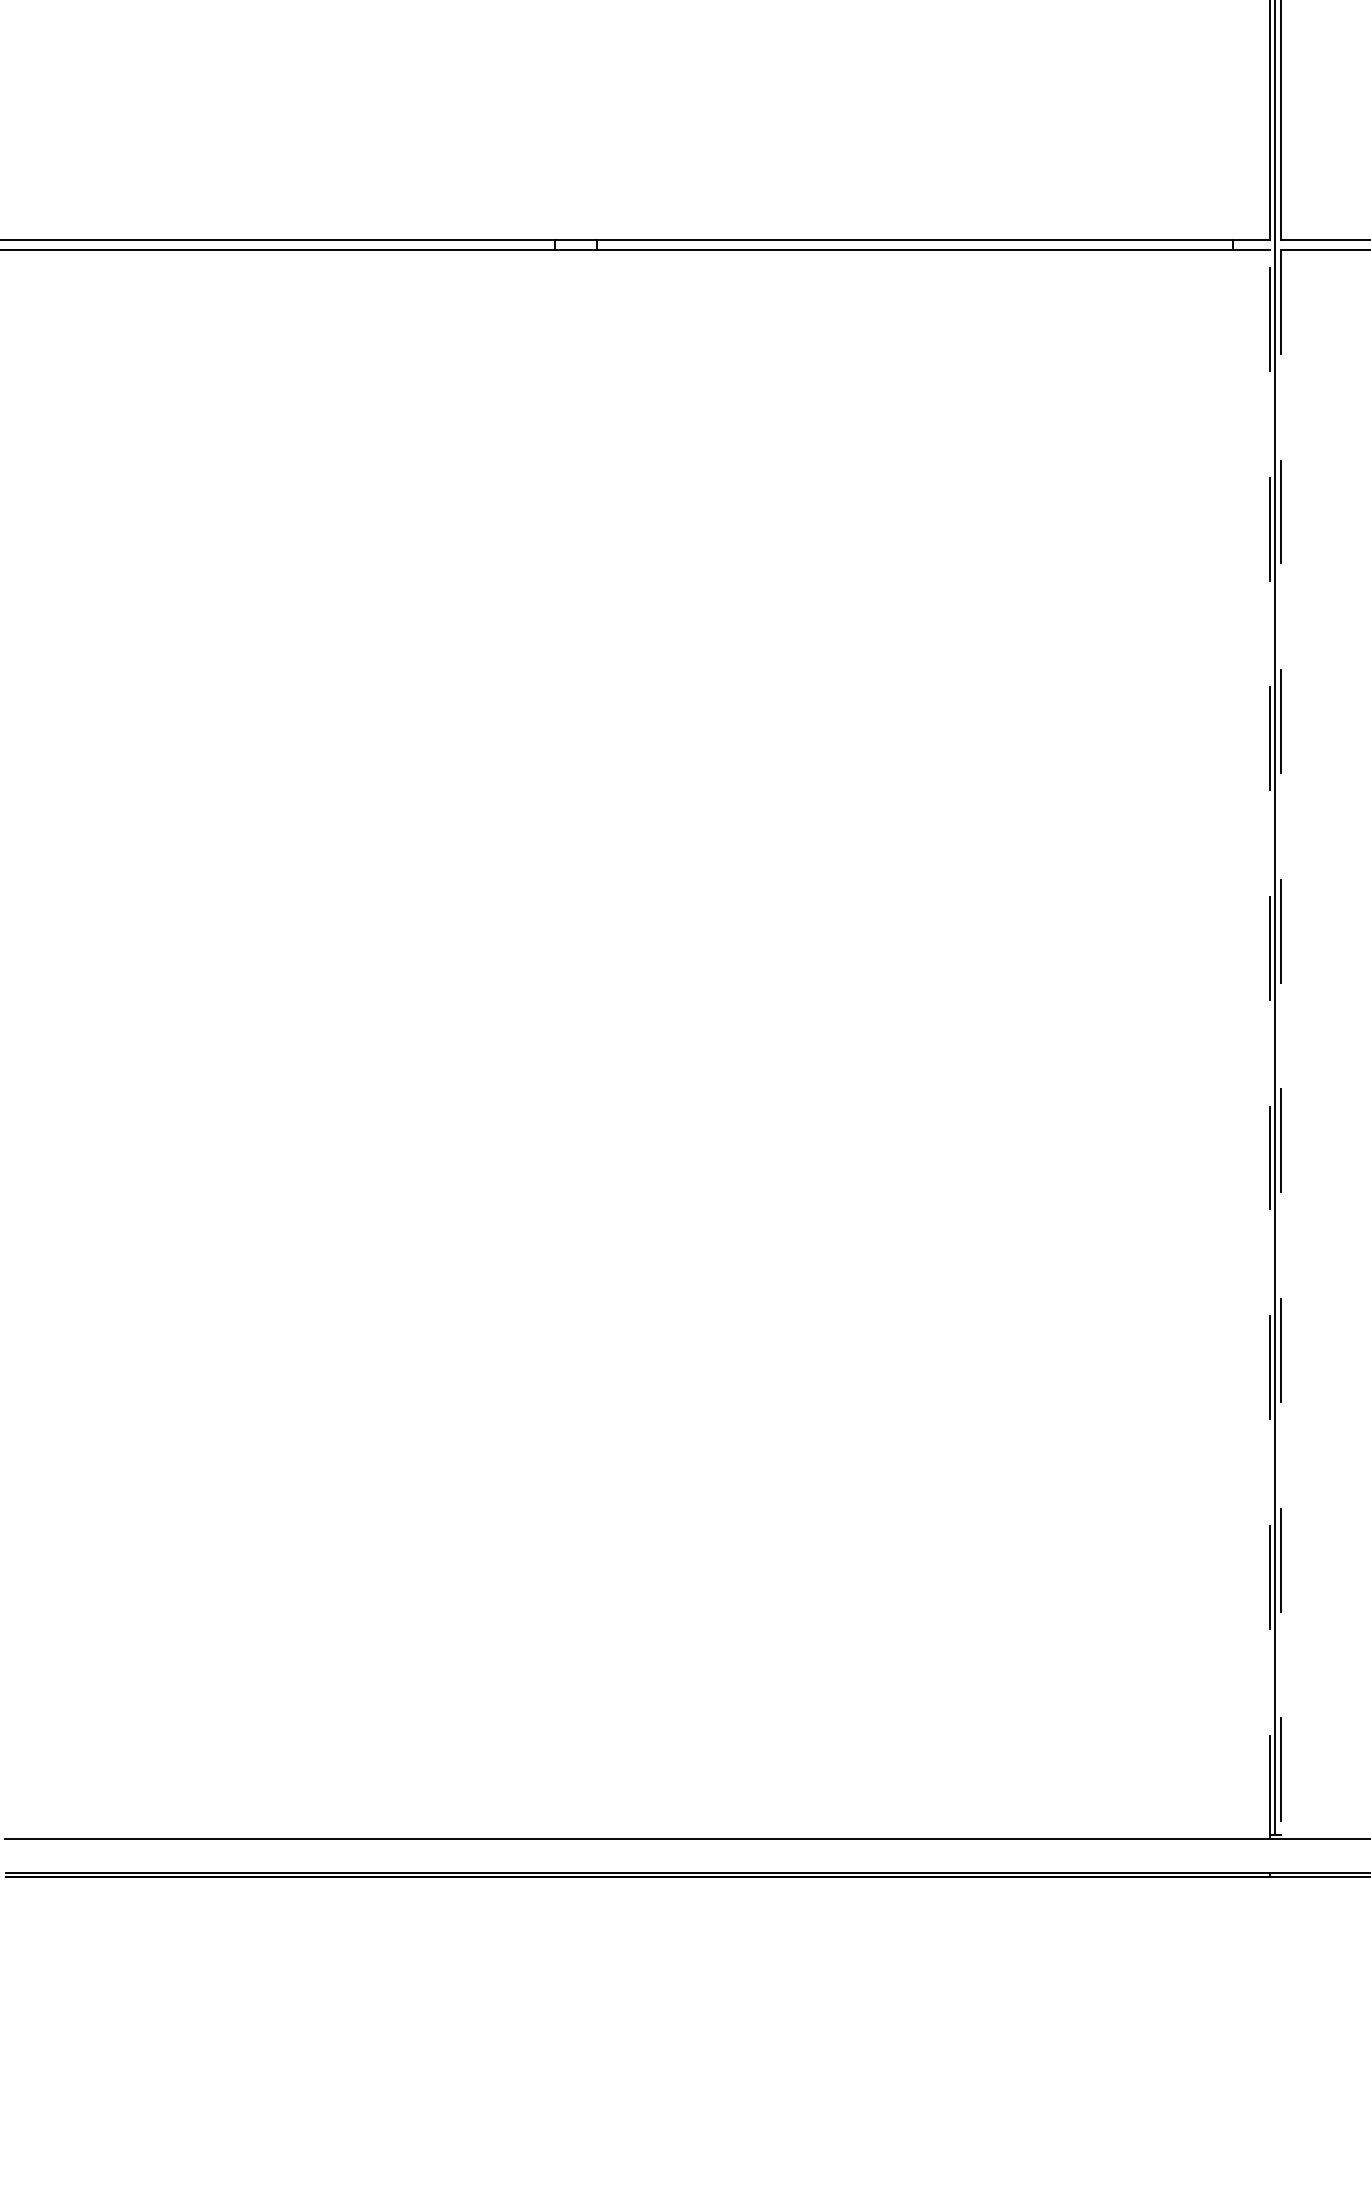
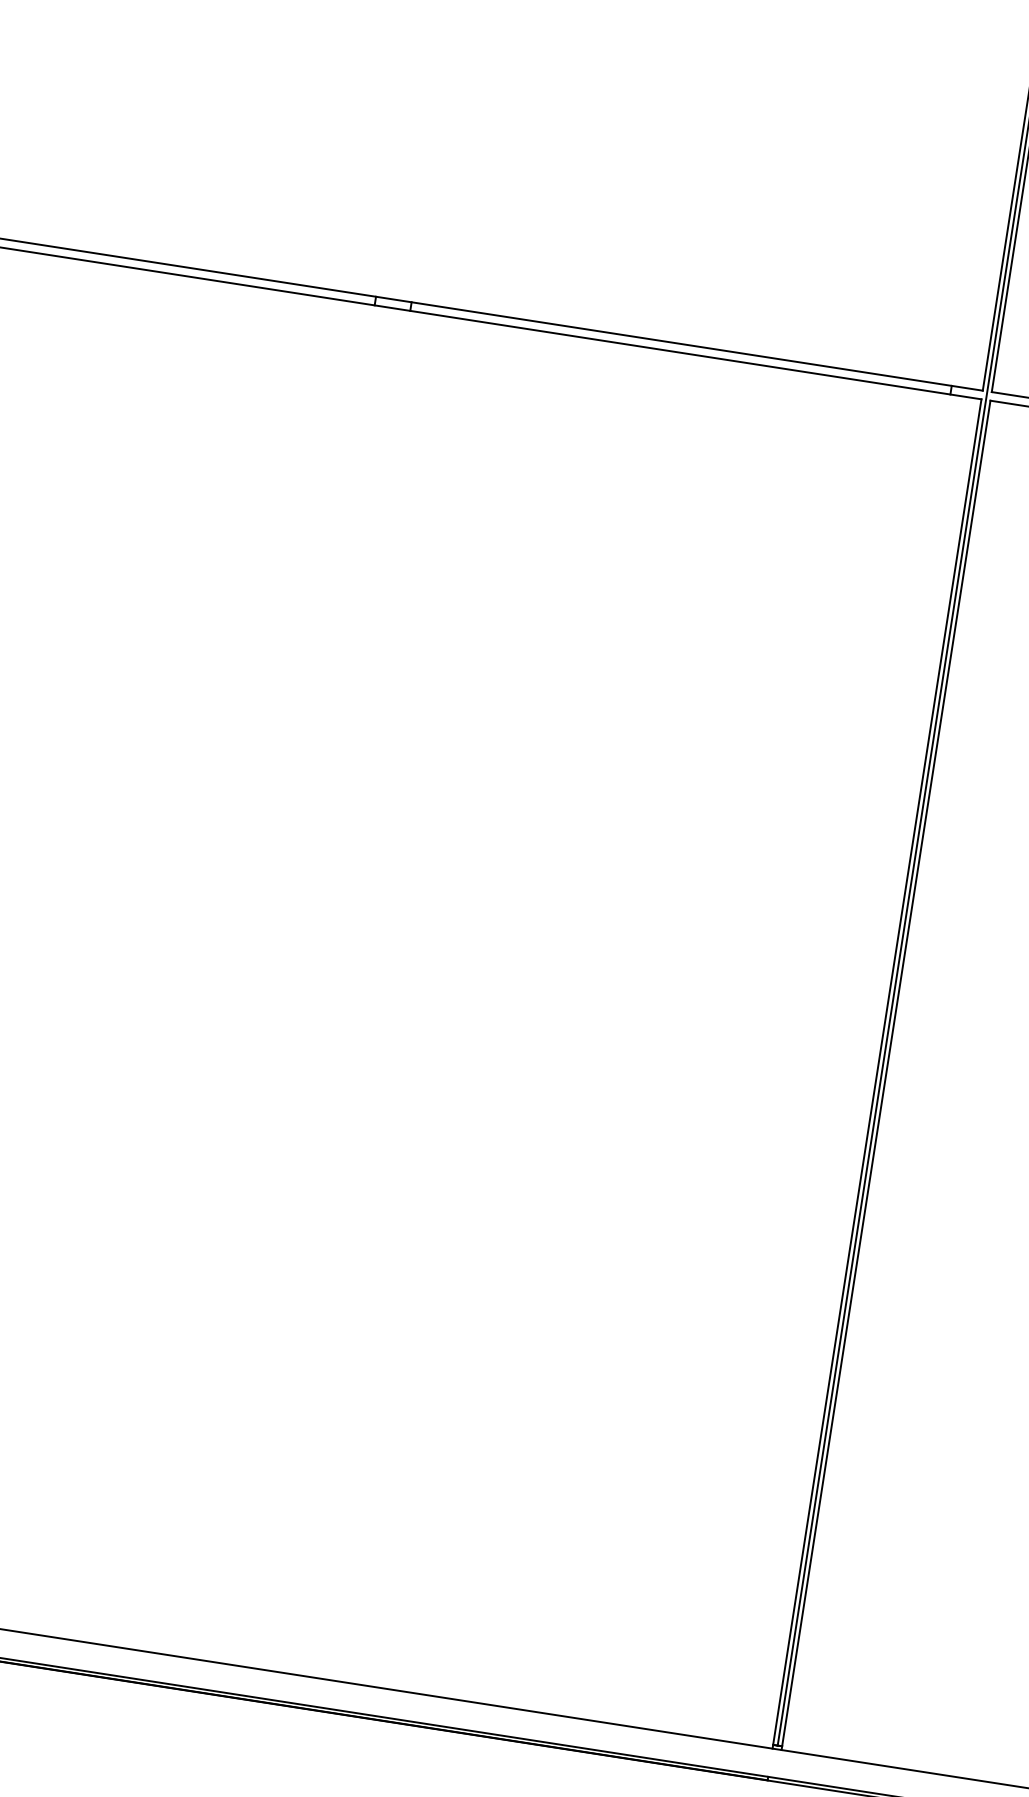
line: (1270, 1044) -> (877, 1073), dashed -> solid
line: (1280, 1044) -> (885, 1075), dashed -> solid

